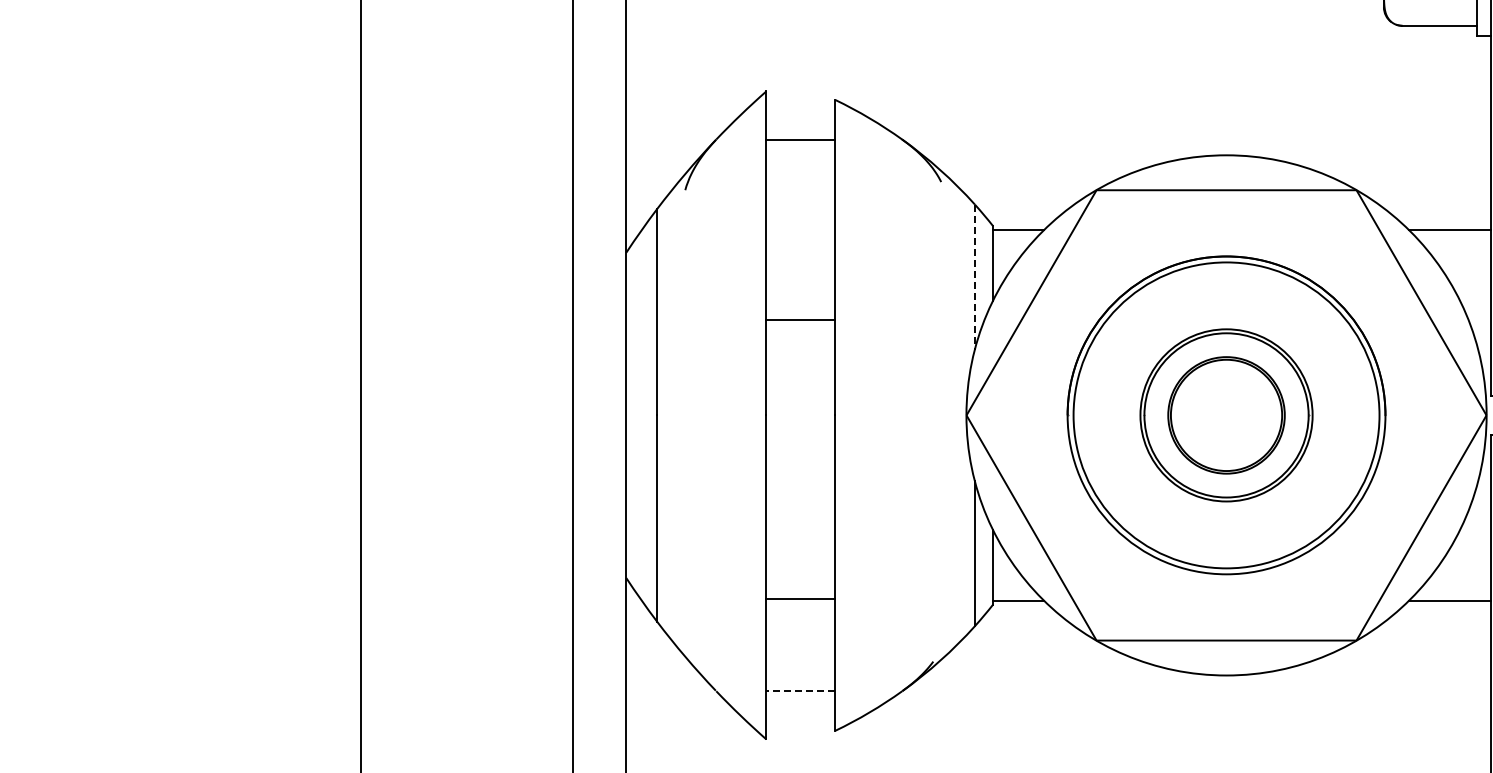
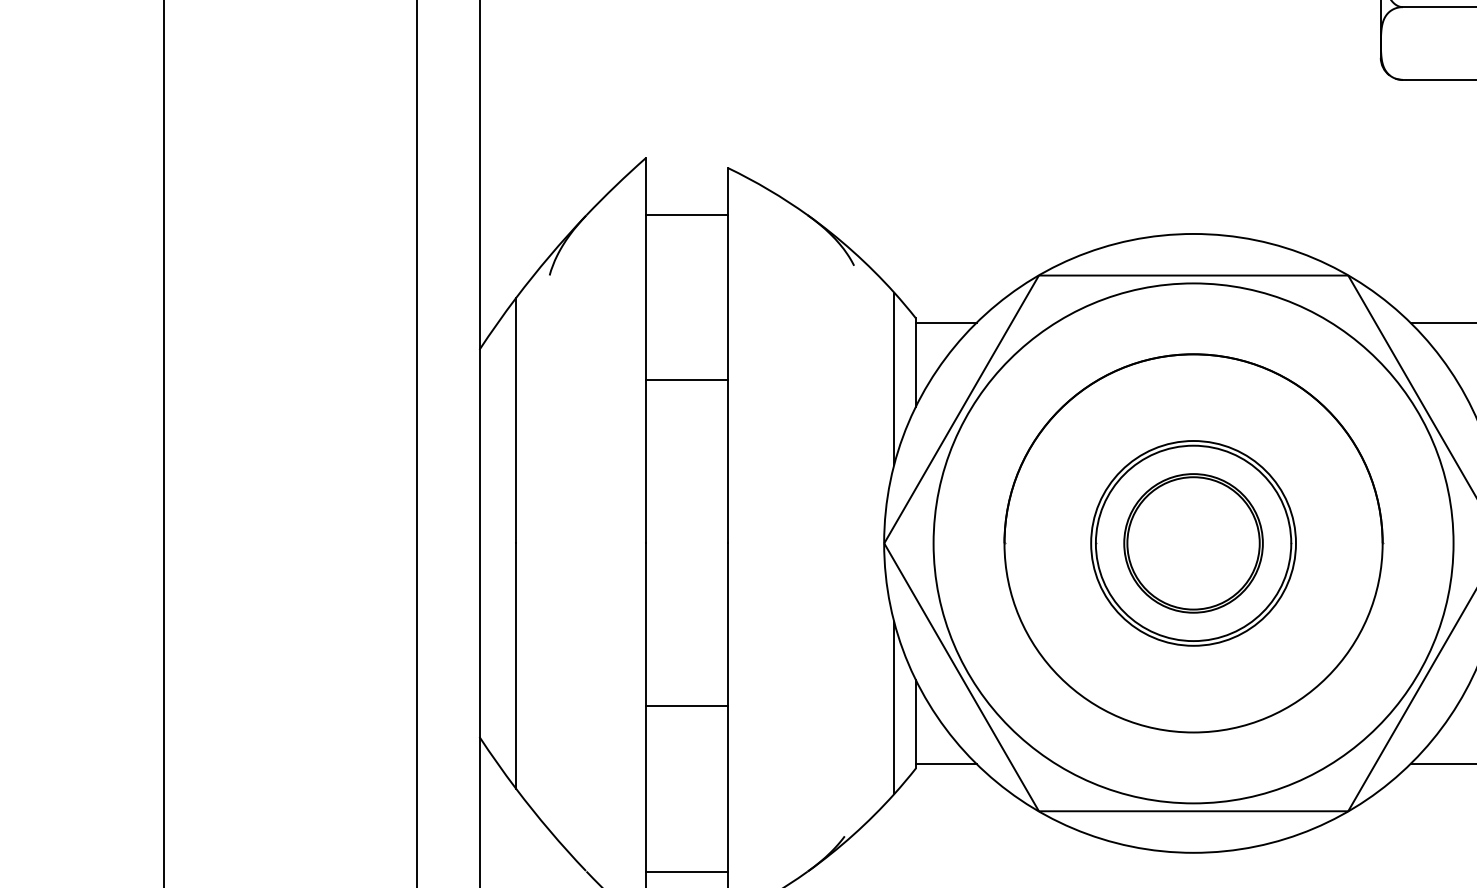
line: (974, 277) -> (893, 379), dashed -> solid
line: (800, 320) -> (686, 380), moved
circle: (1226, 414) -> (1193, 542), size x1.43
line: (800, 599) -> (686, 706), moved
line: (800, 691) -> (686, 871), dashed -> solid

